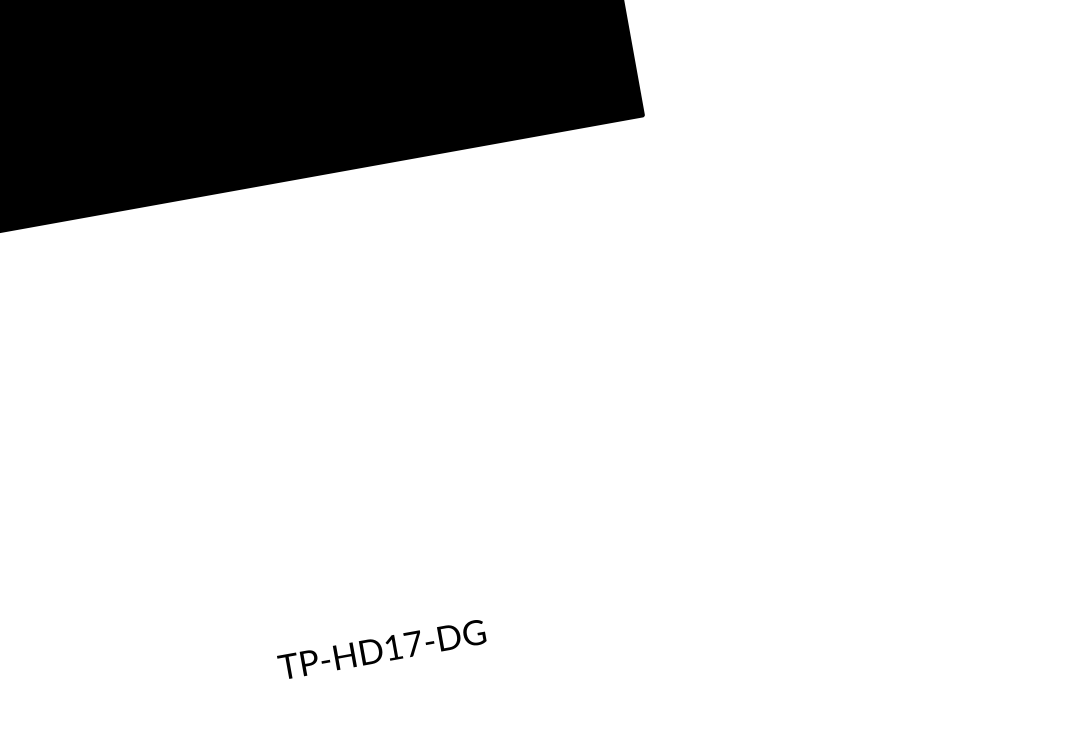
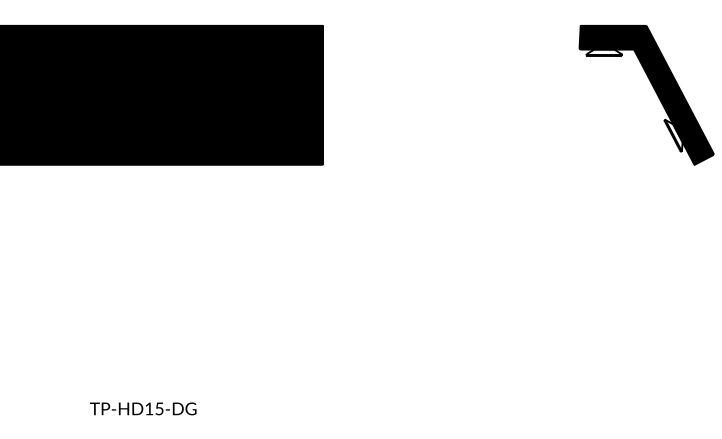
text: (413, 643) -> (159, 408), TP-HD17-DG -> TP-HD15-DG

